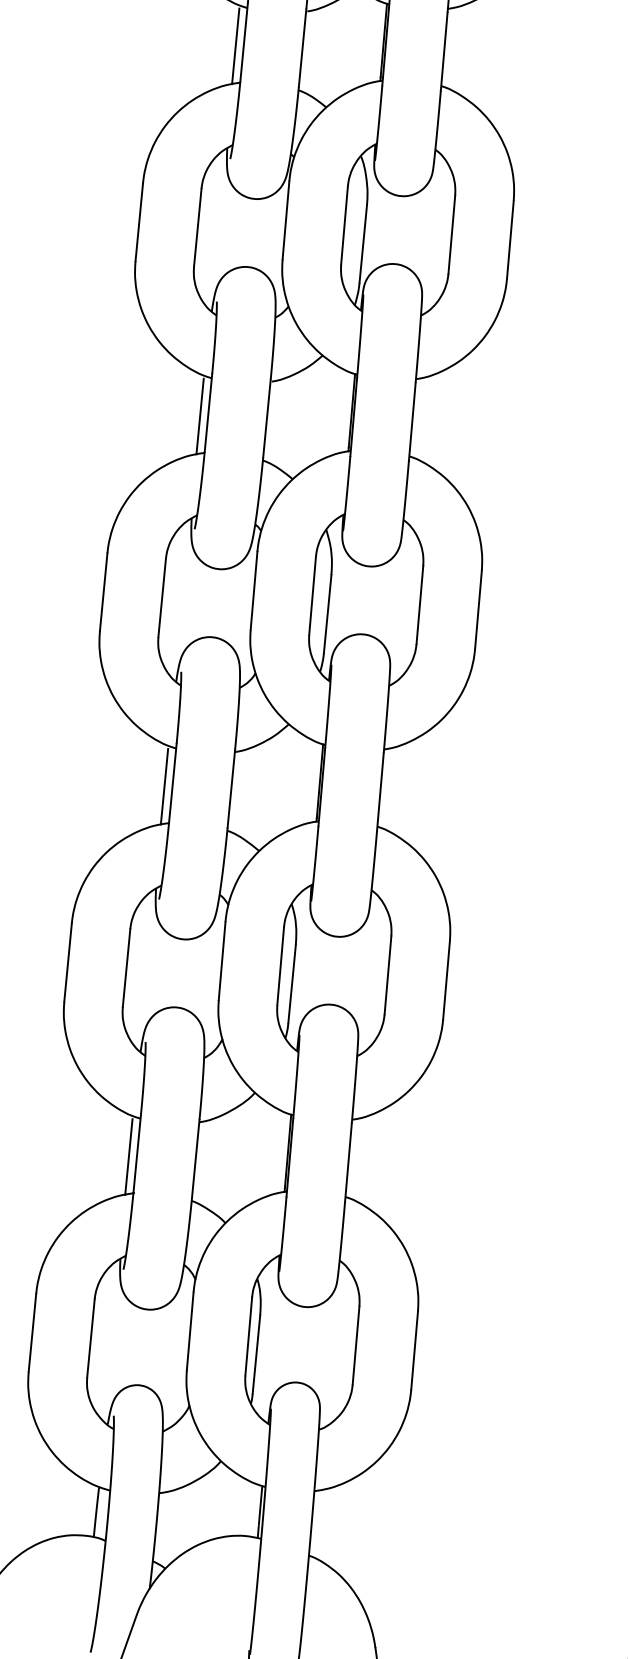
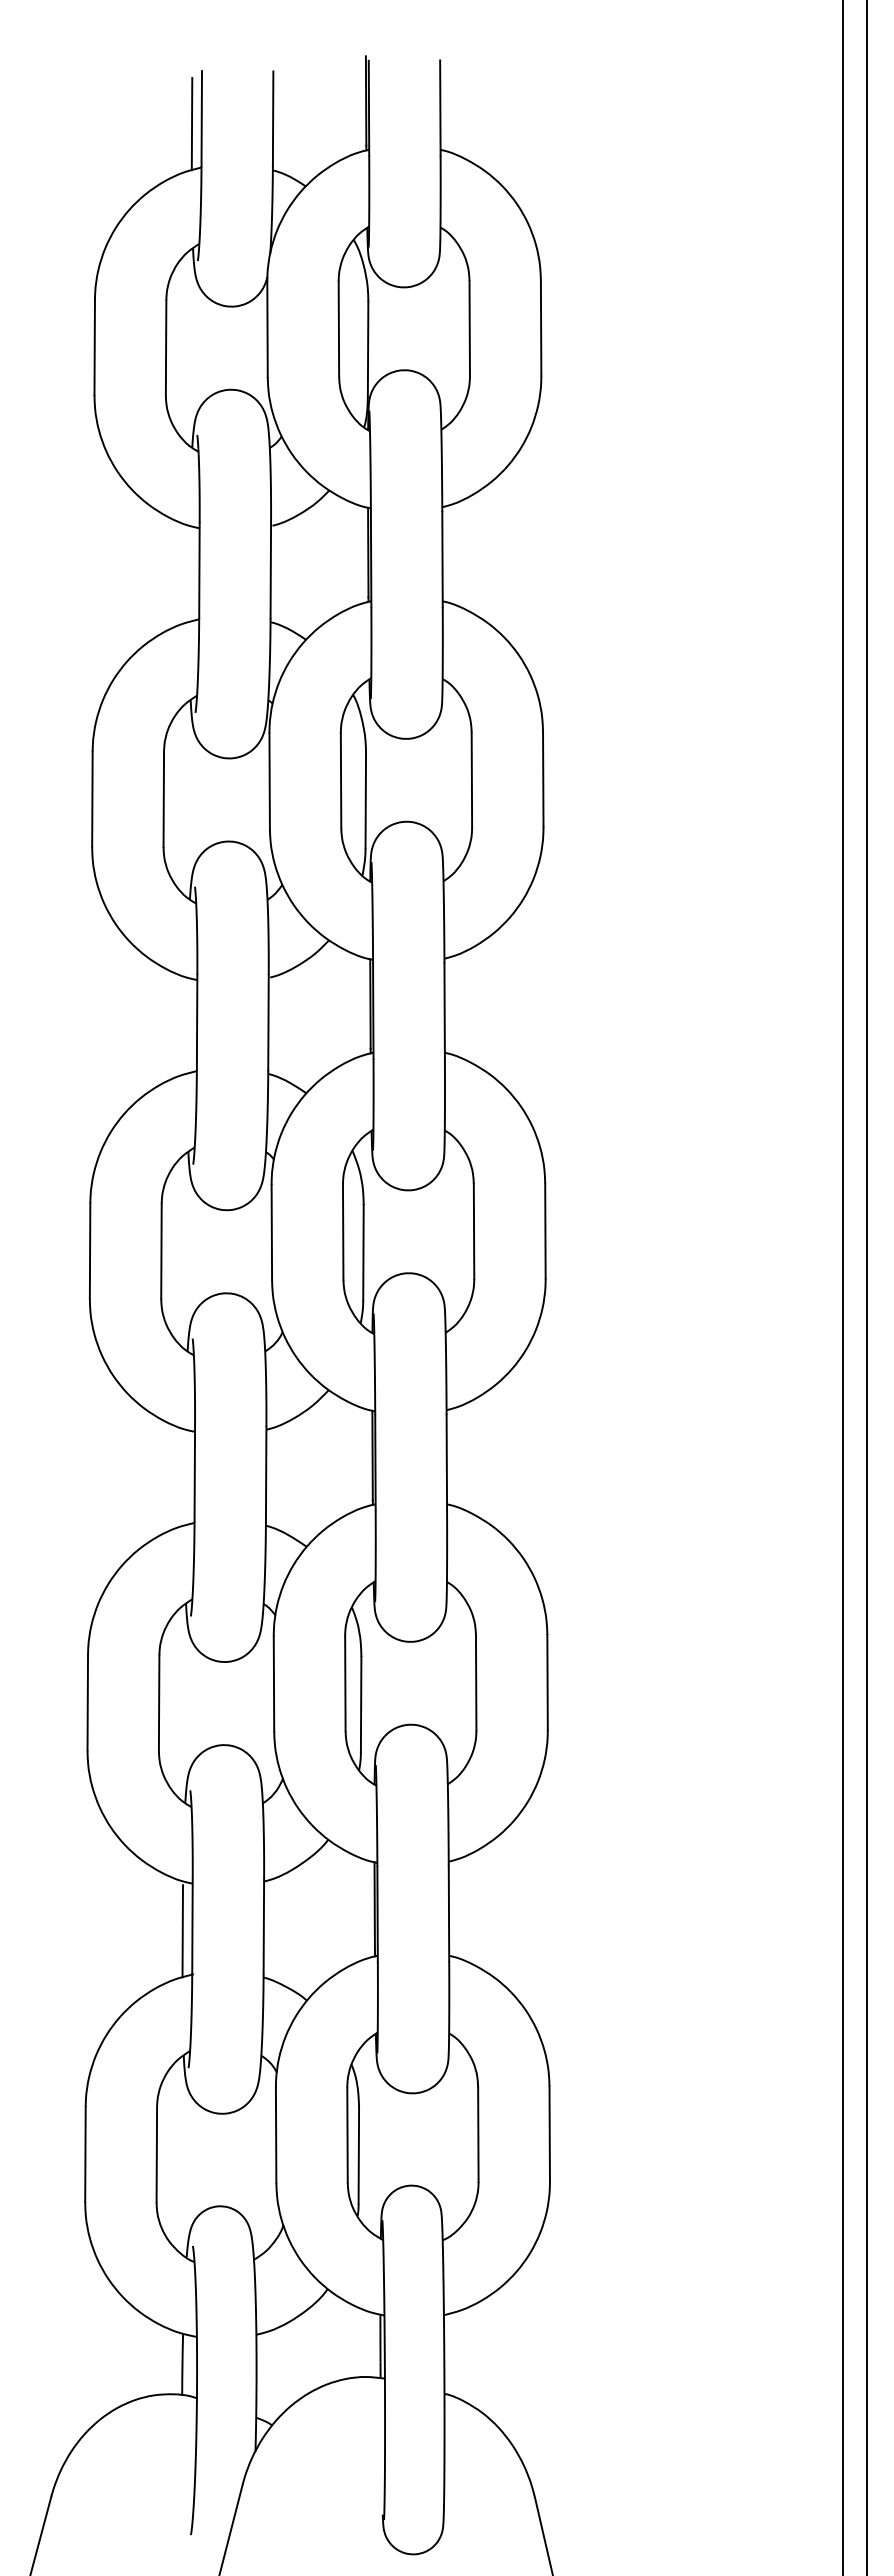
line: (235, 46) -> (189, 575), removed
line: (200, 416) -> (187, 1027), removed
line: (164, 786) -> (184, 1479), removed

